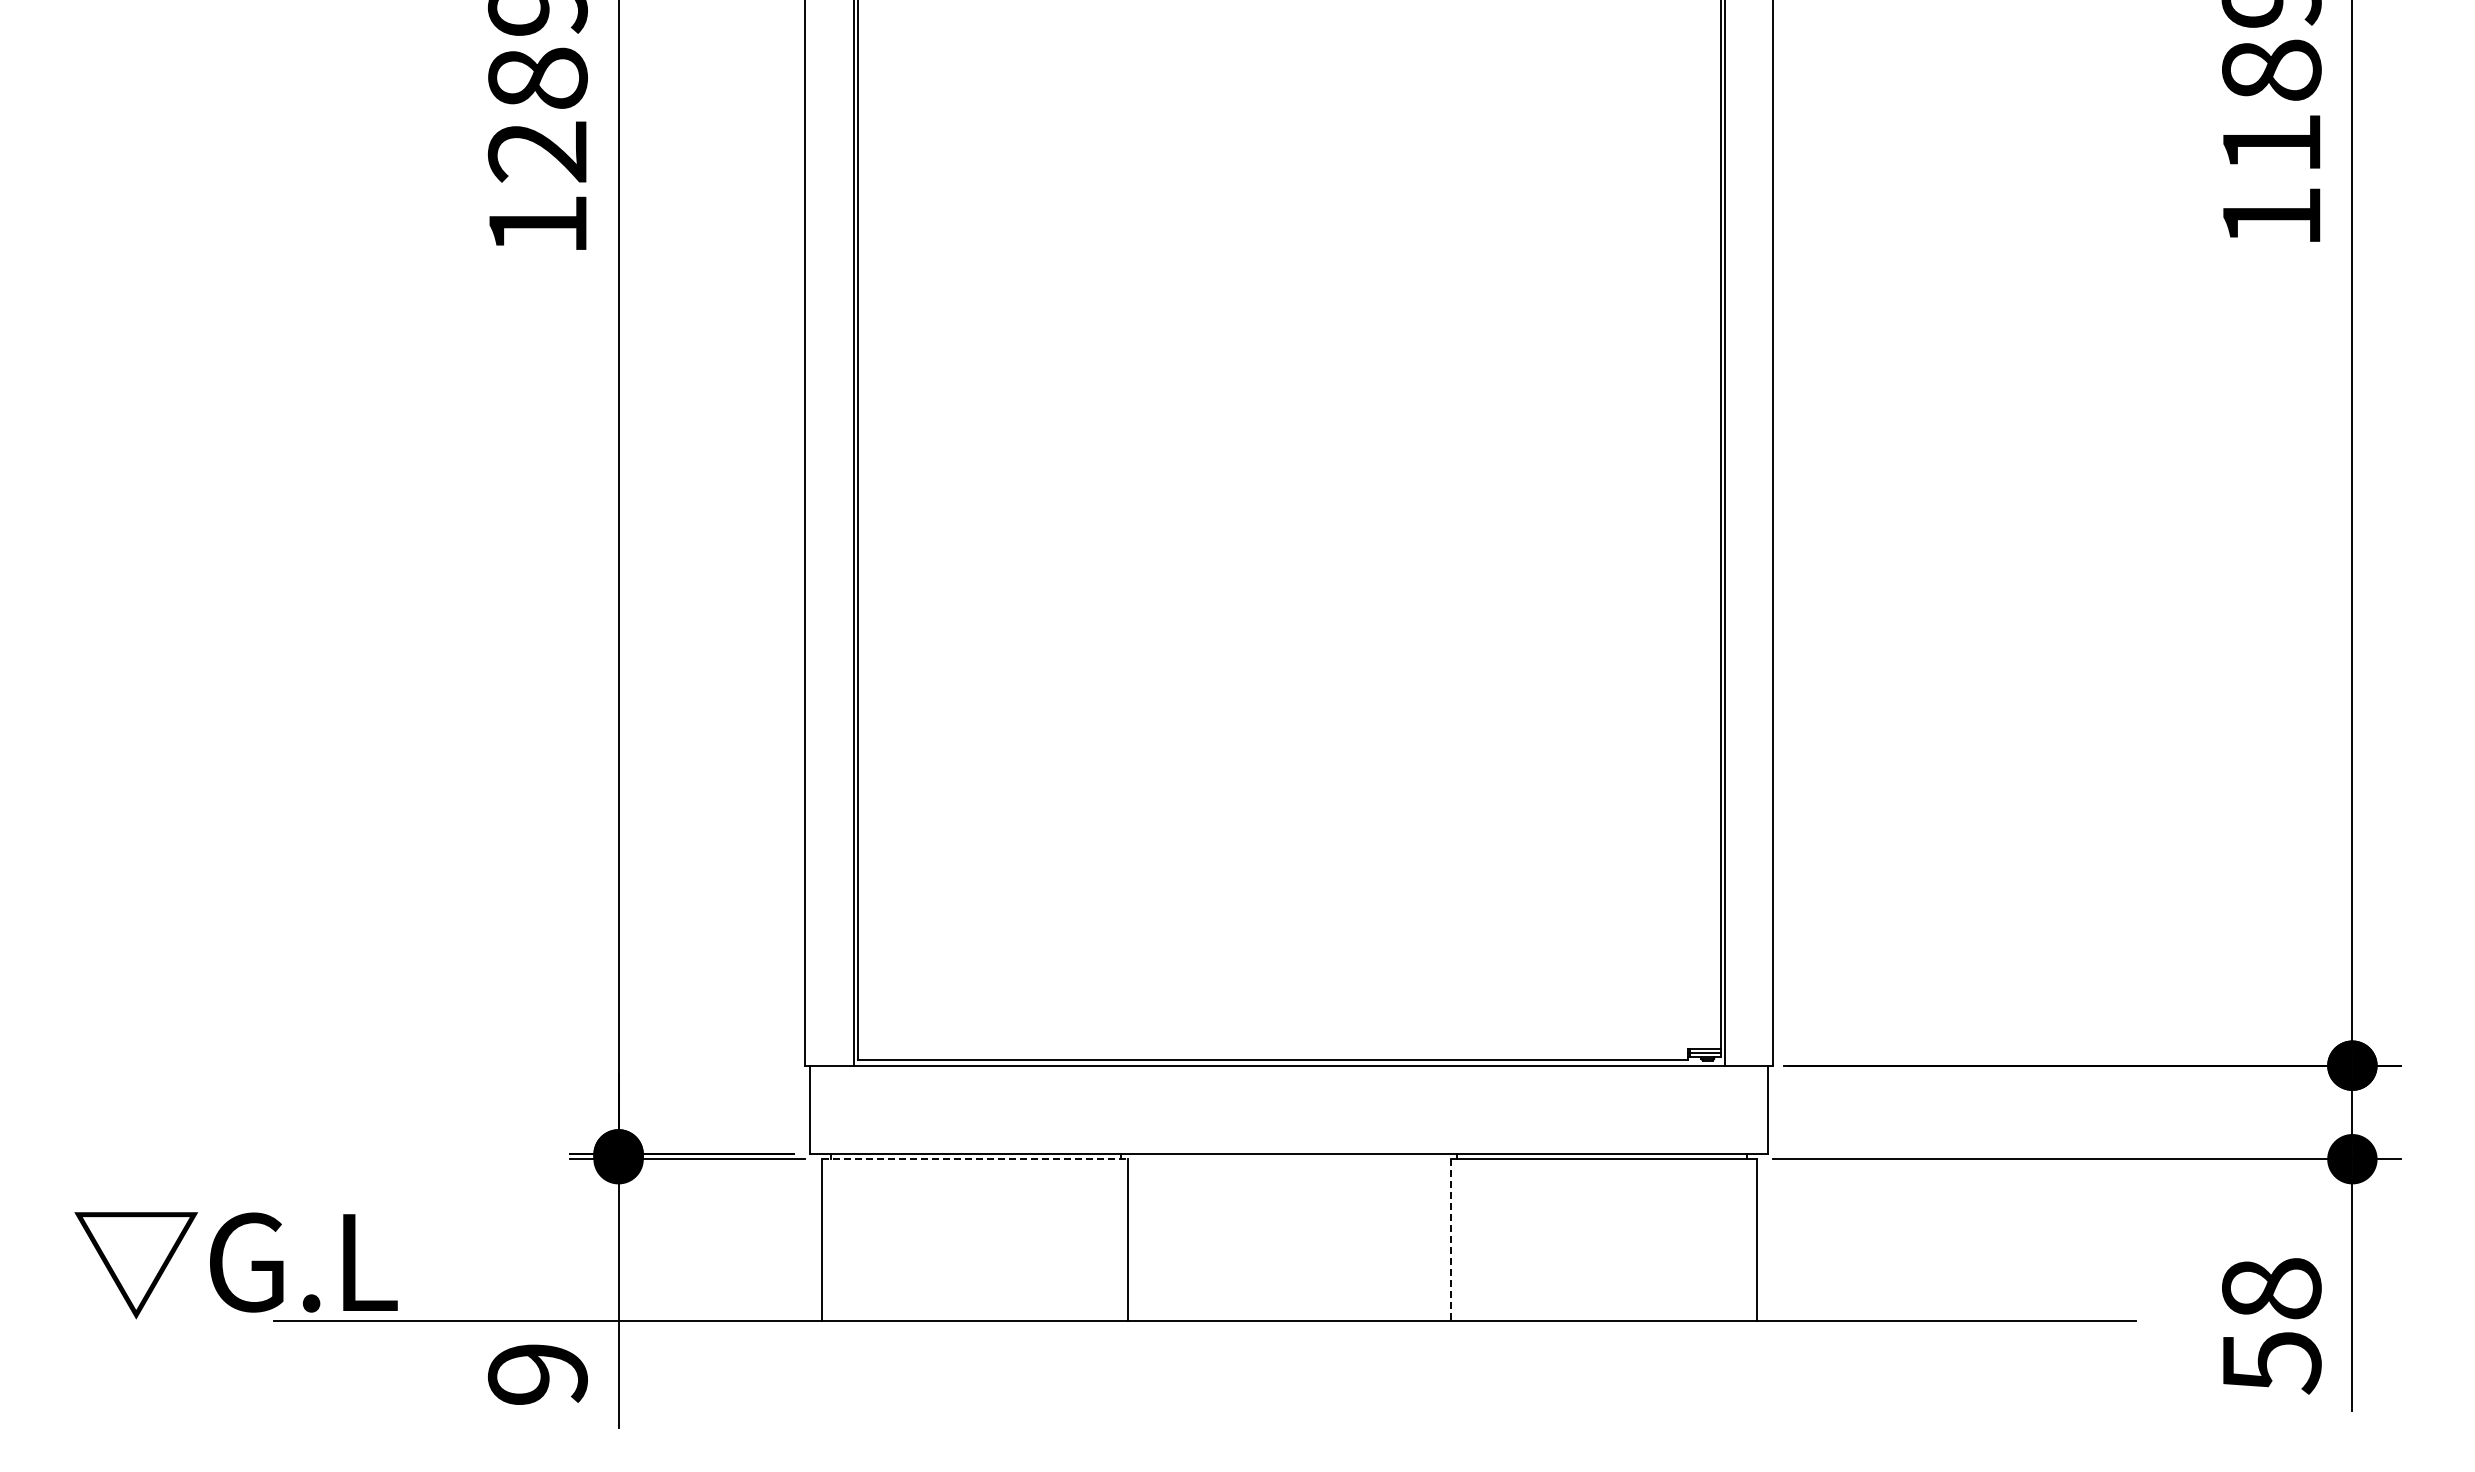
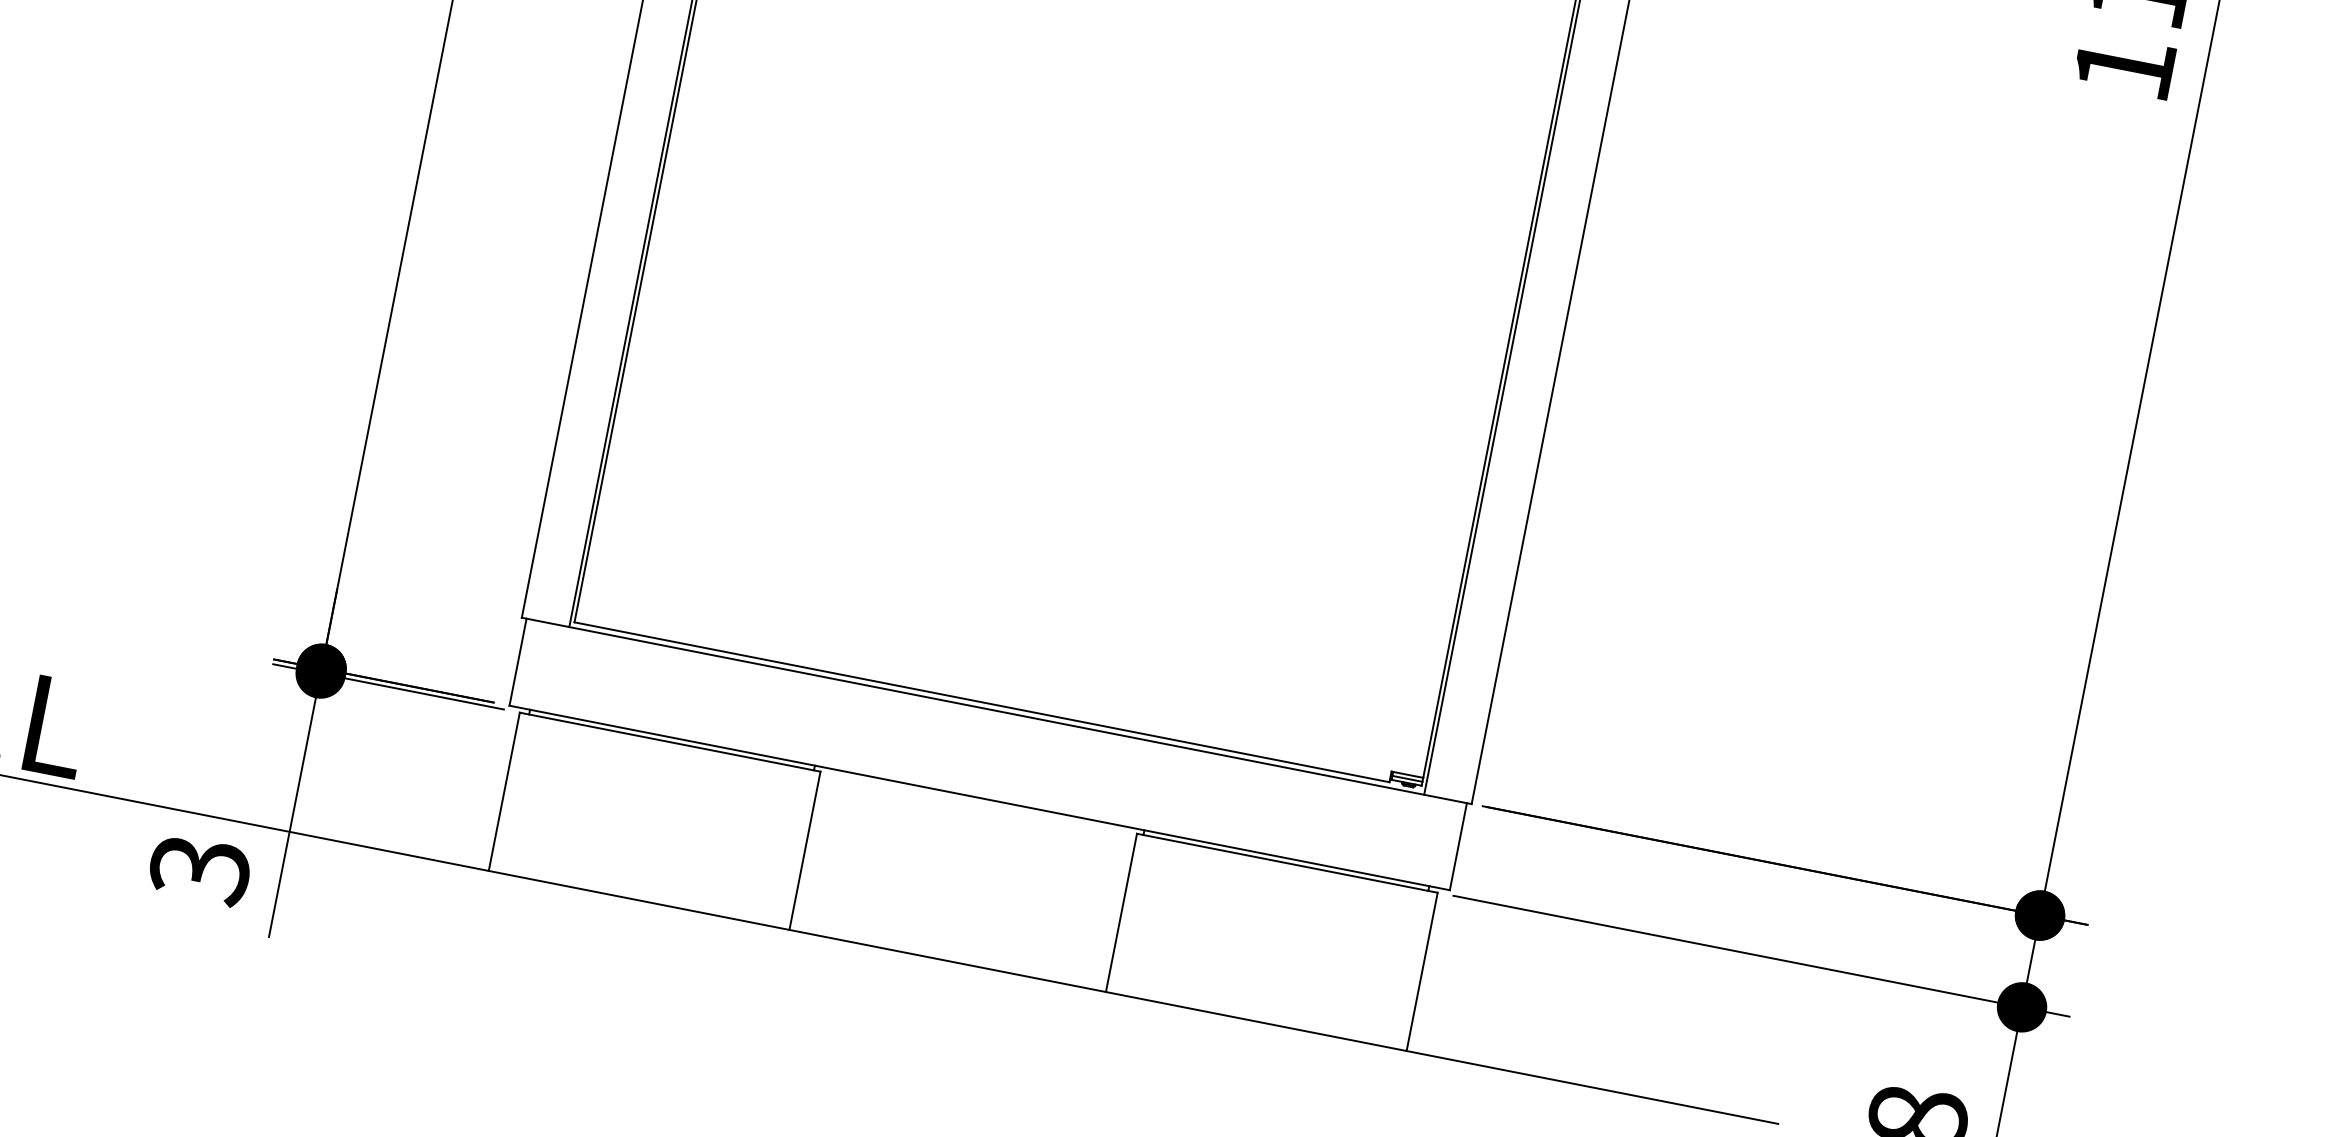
line: (975, 1159) -> (670, 742), dashed -> solid
line: (1450, 1239) -> (1121, 912), dashed -> solid
text: (537, 1375) -> (199, 870), 9 -> 3

